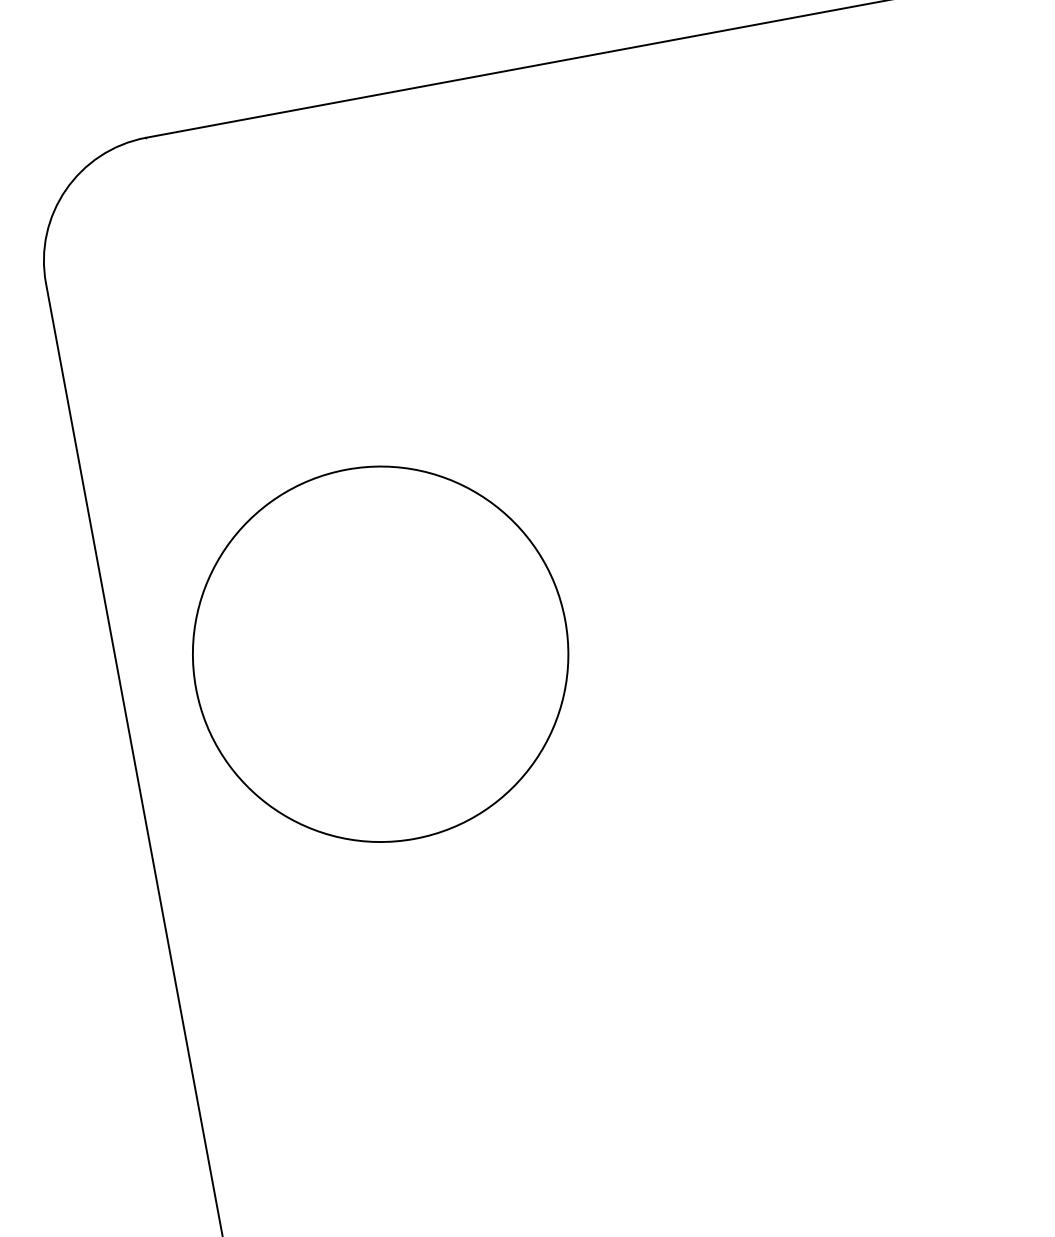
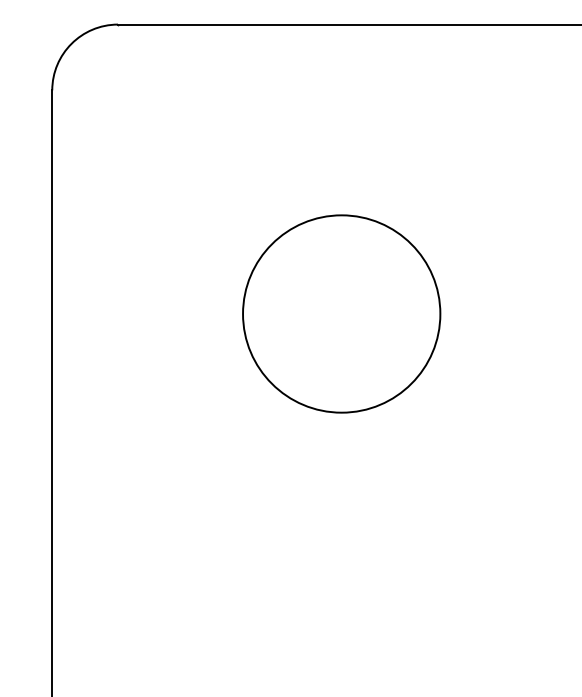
circle: (380, 653) -> (341, 313), moved

